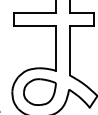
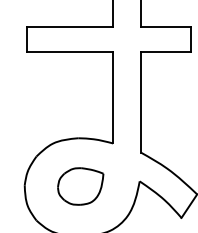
part: (39, 91) -> (79, 185), size x0.7

